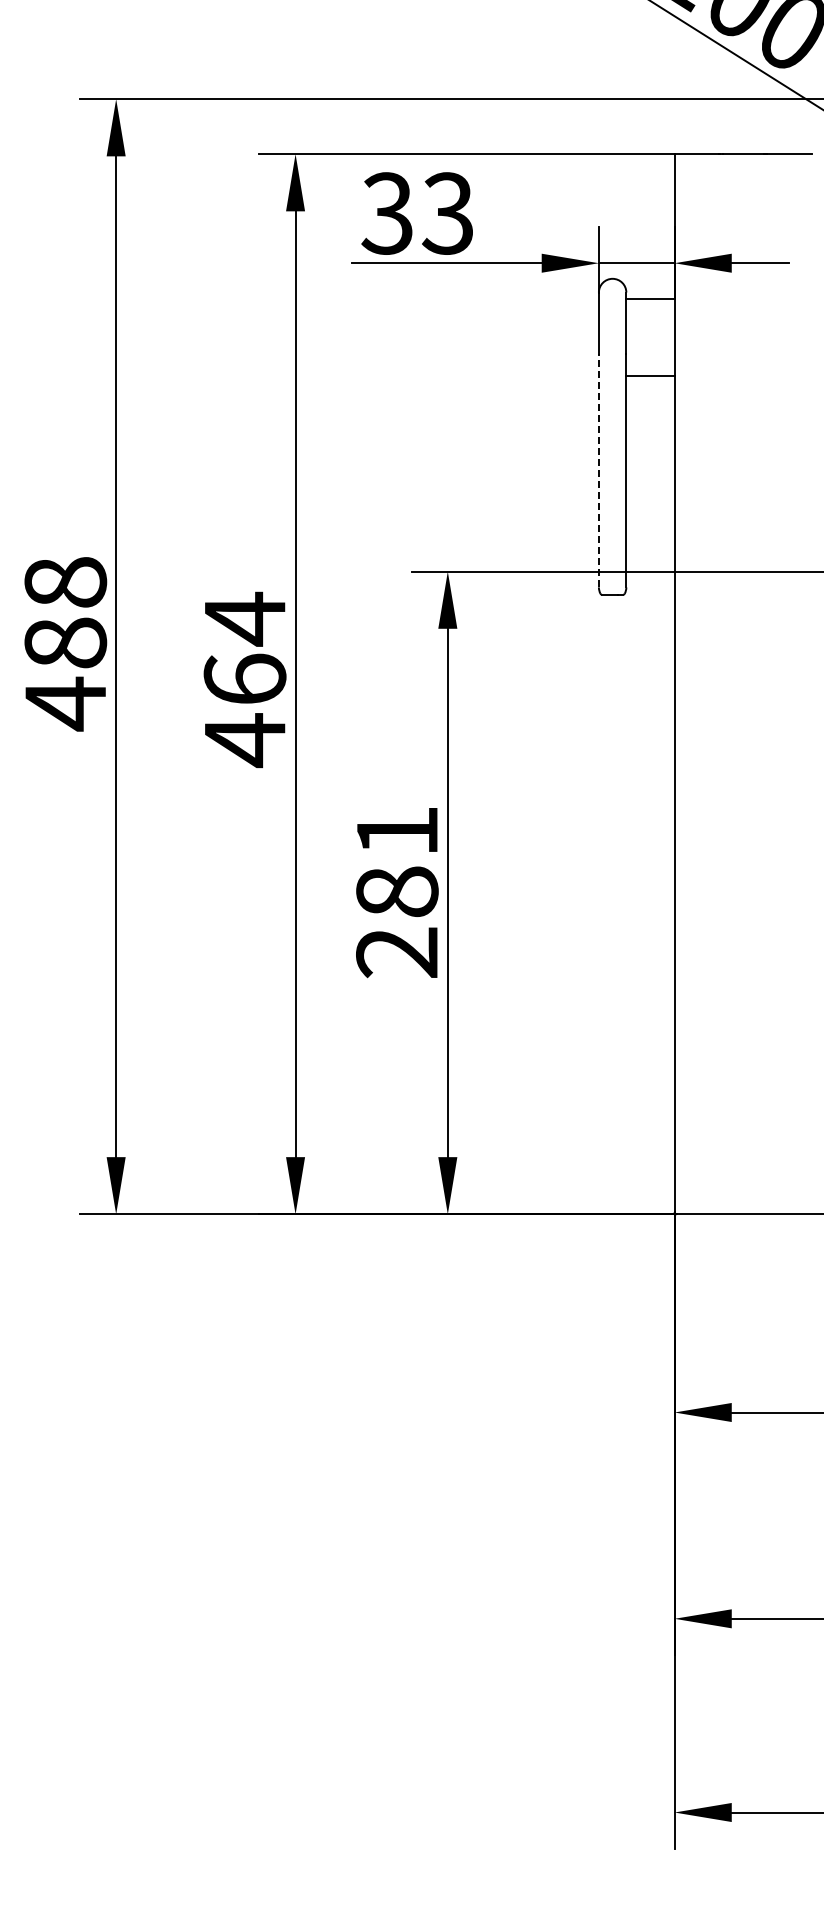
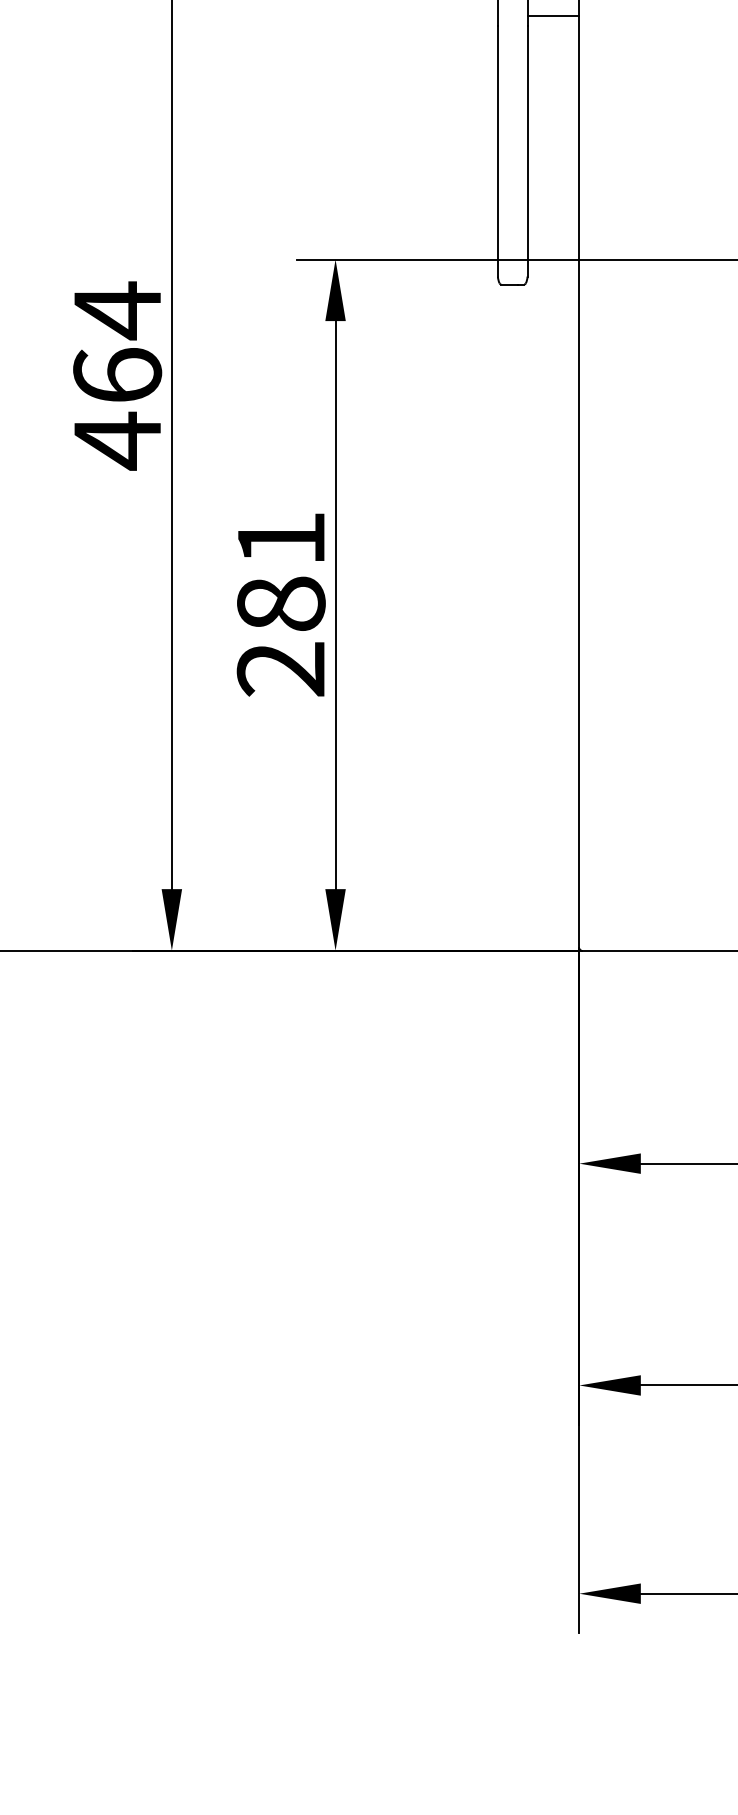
line: (650, 376) -> (553, 16), moved
line: (598, 470) -> (497, 150), dashed -> solid

